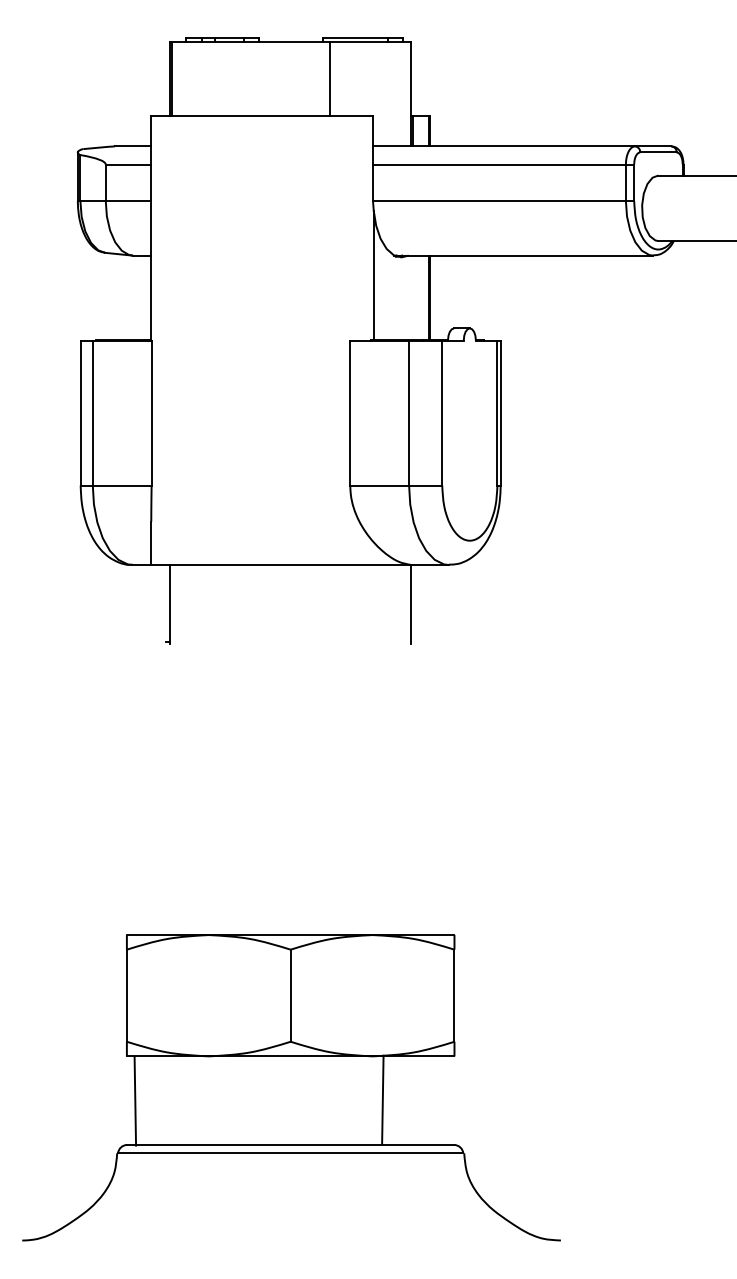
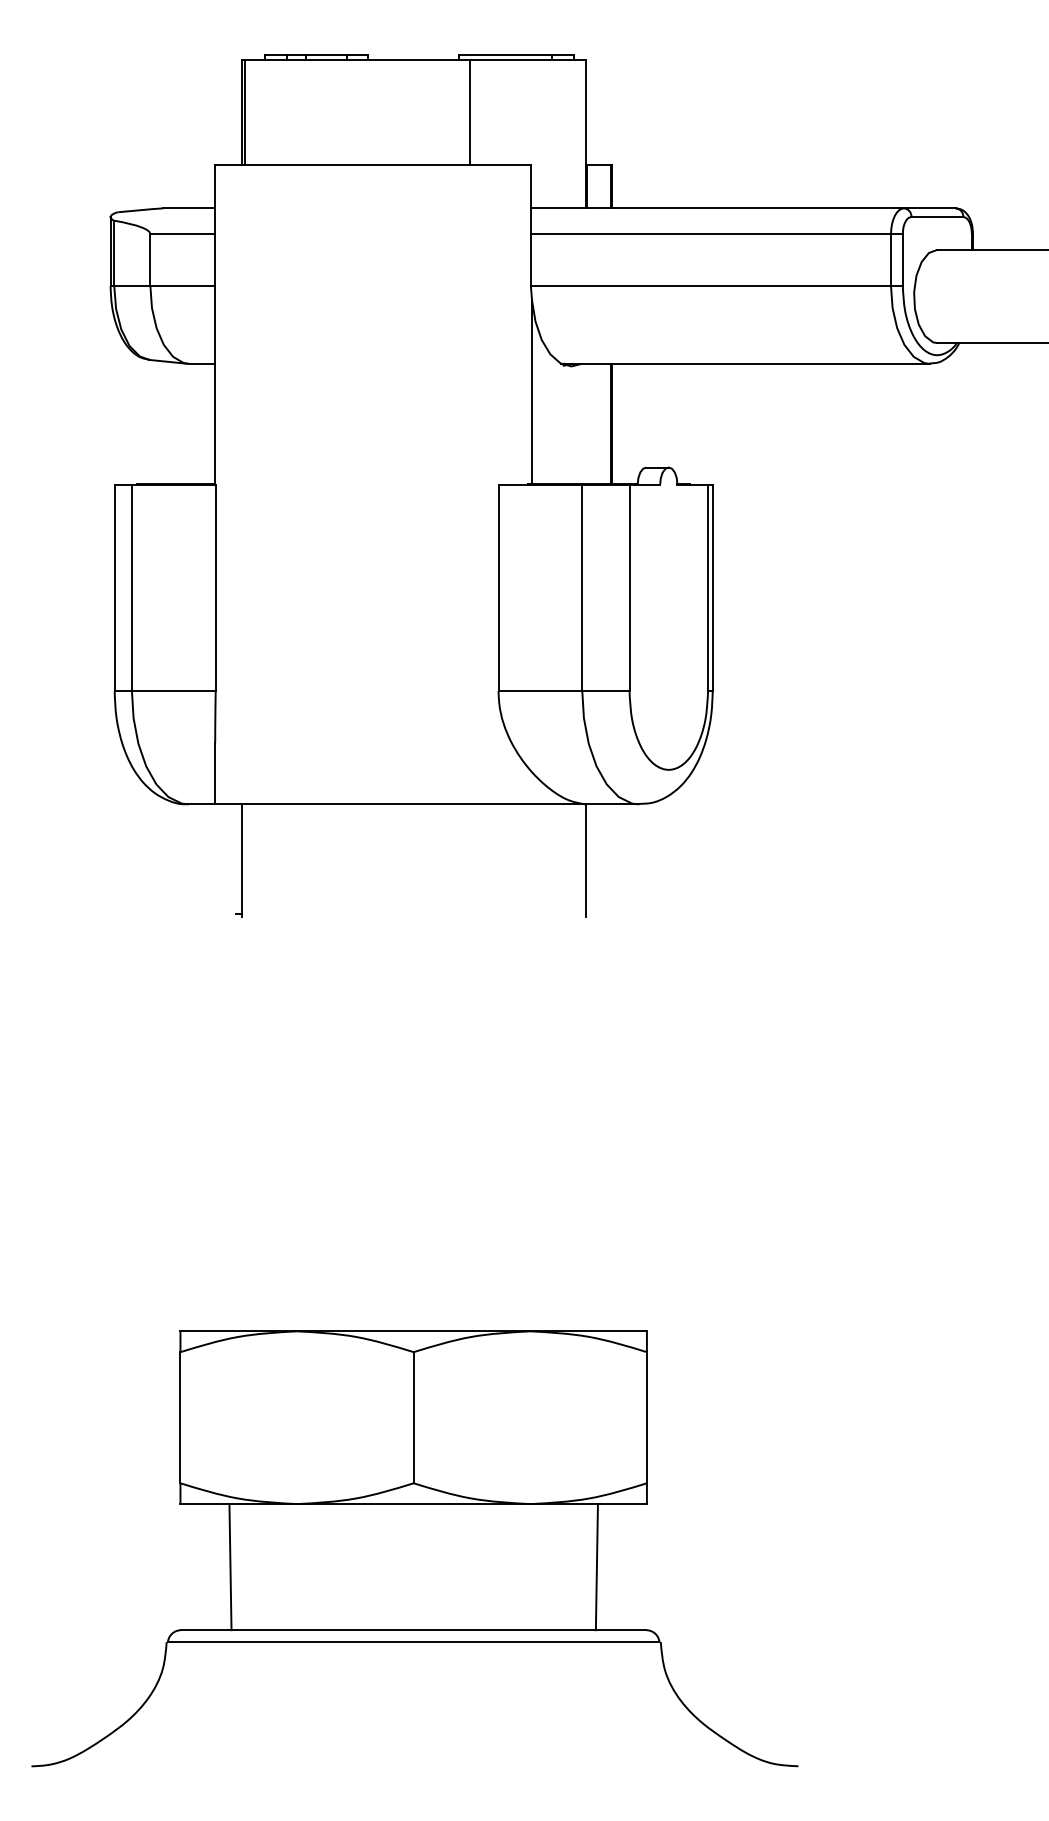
line: (382, 1100) -> (596, 1567), moved
line: (135, 1101) -> (230, 1567), moved

